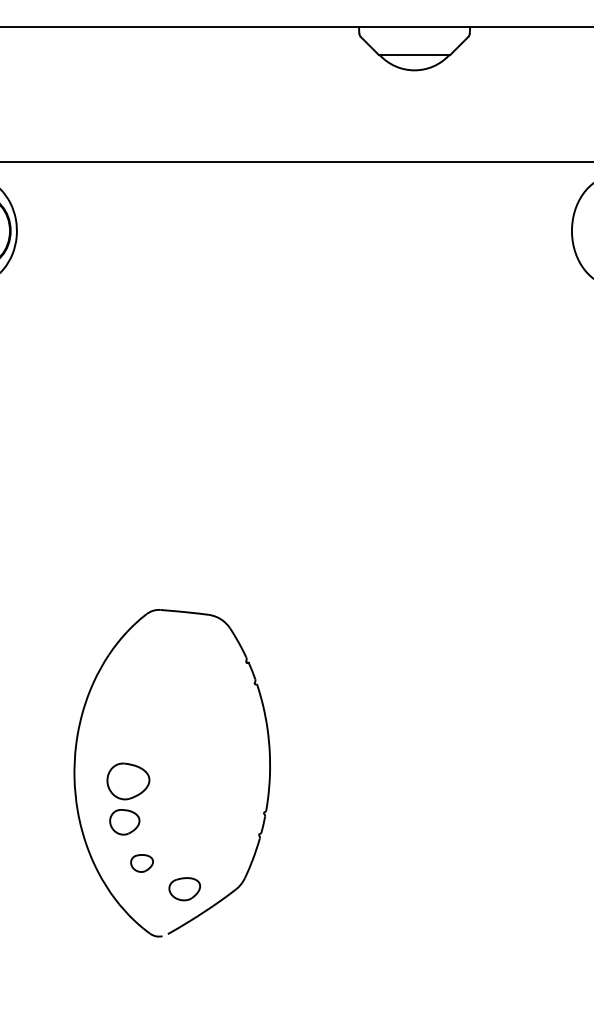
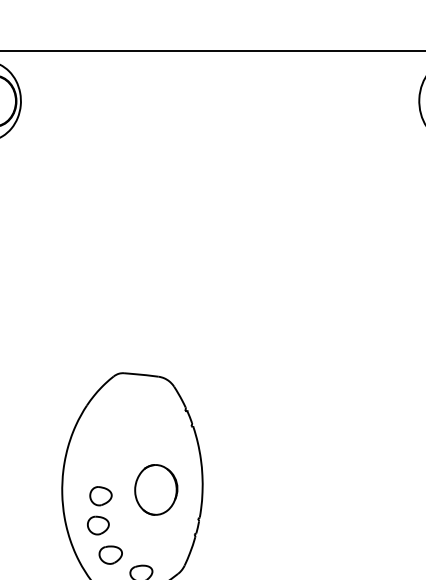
part: (205, 772) -> (156, 489), added
part: (128, 780) -> (101, 495), size x0.71
part: (141, 863) -> (110, 555), size x1.43

